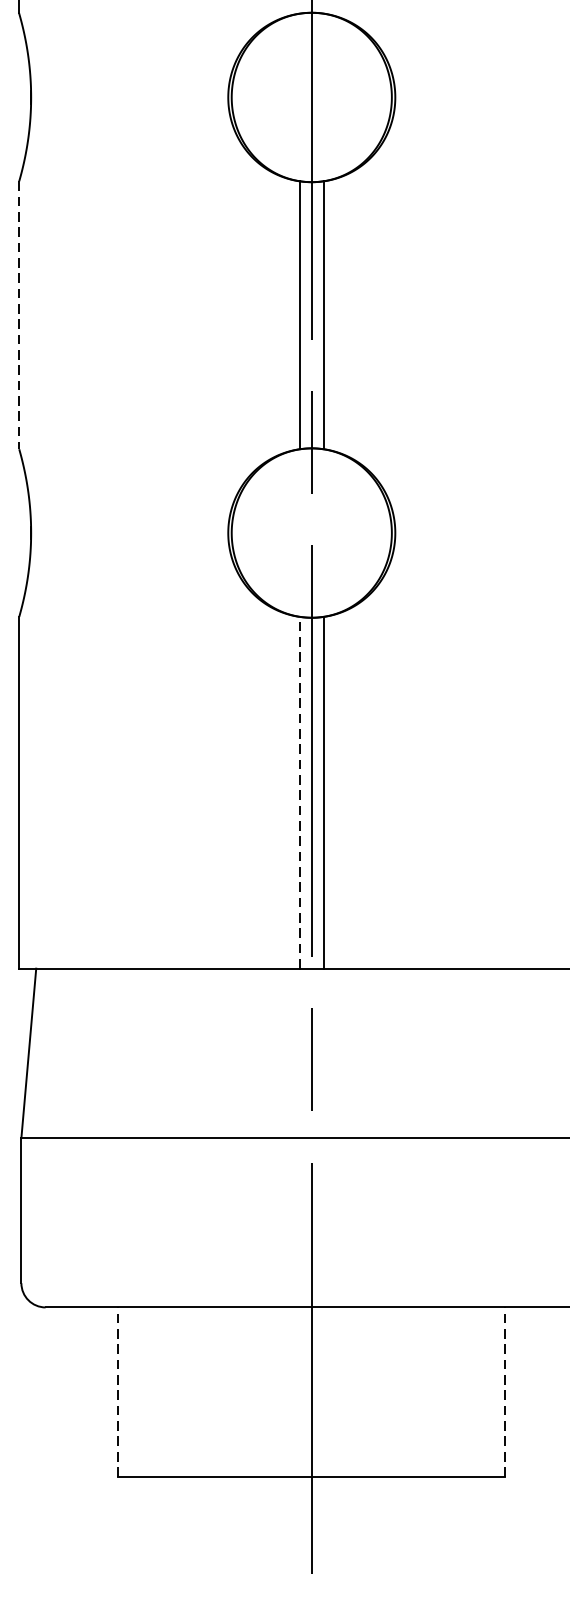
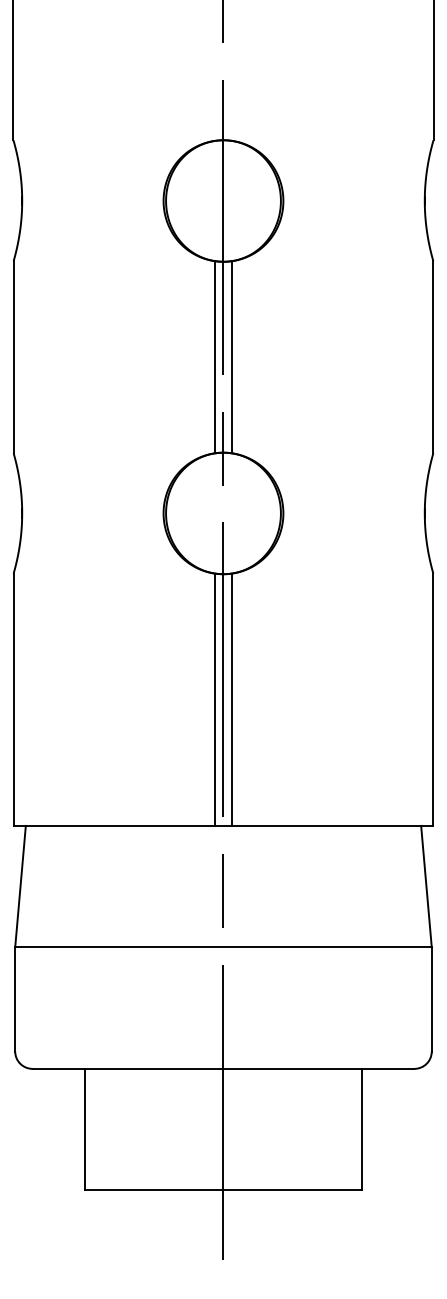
line: (19, 315) -> (13, 357), dashed -> solid
line: (299, 792) -> (214, 699), dashed -> solid
line: (118, 1391) -> (84, 1129), dashed -> solid
line: (505, 1391) -> (362, 1129), dashed -> solid

